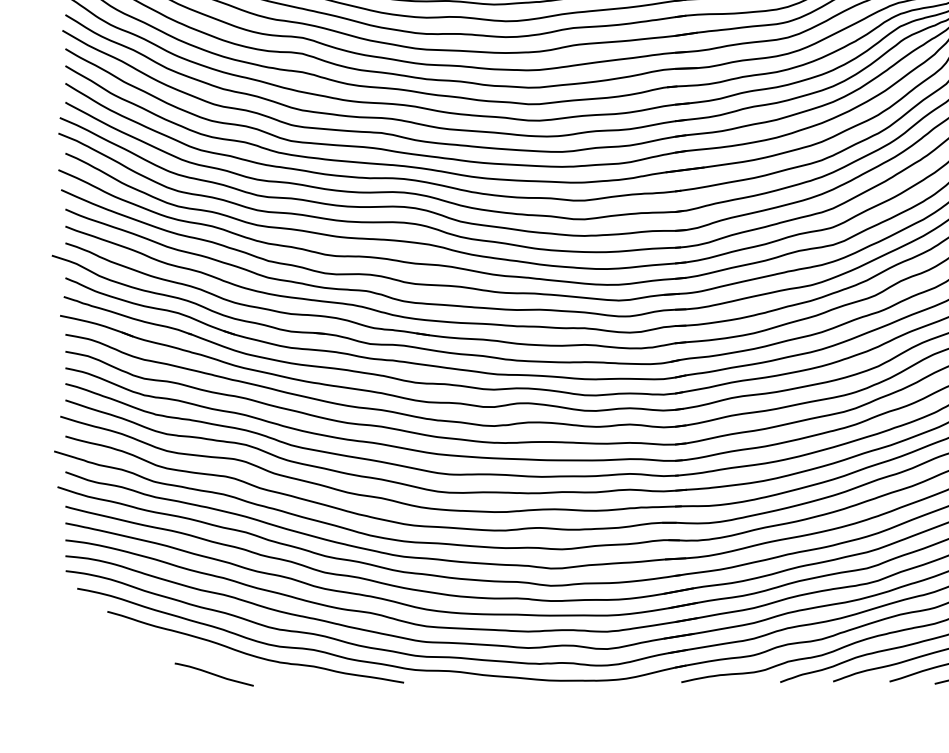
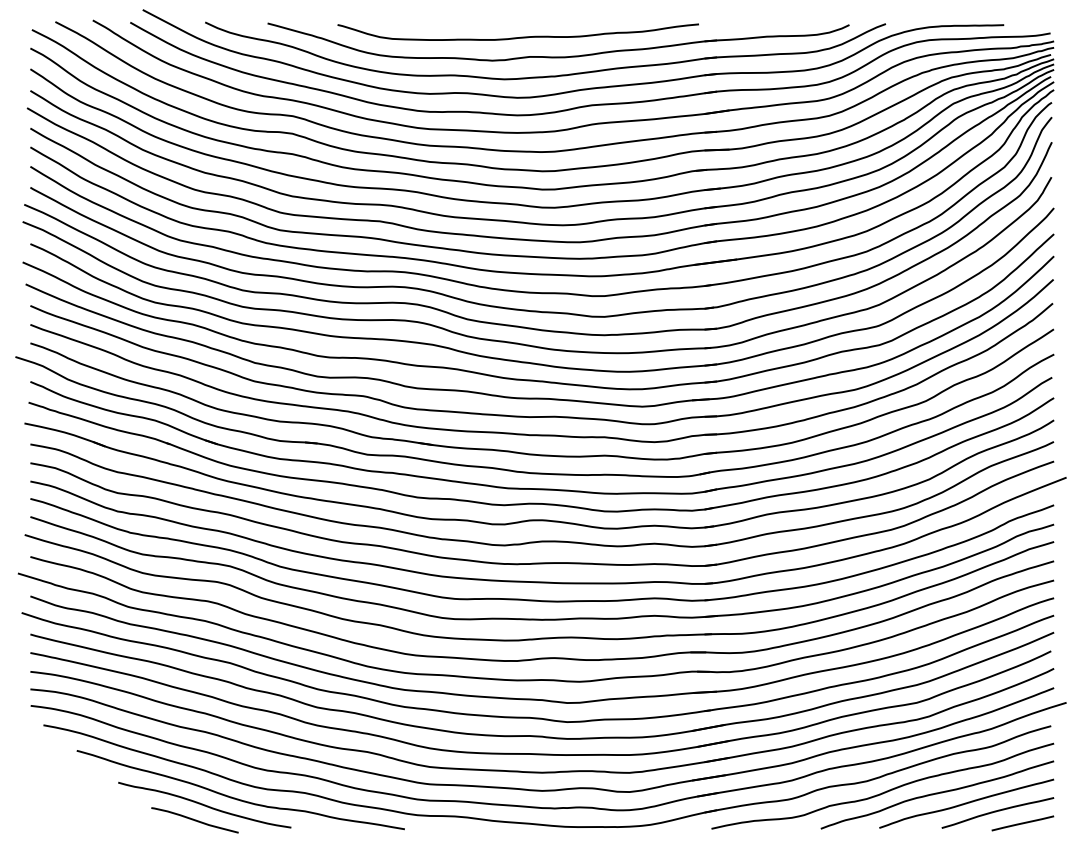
curve: (222, 660) -> (204, 804), added

